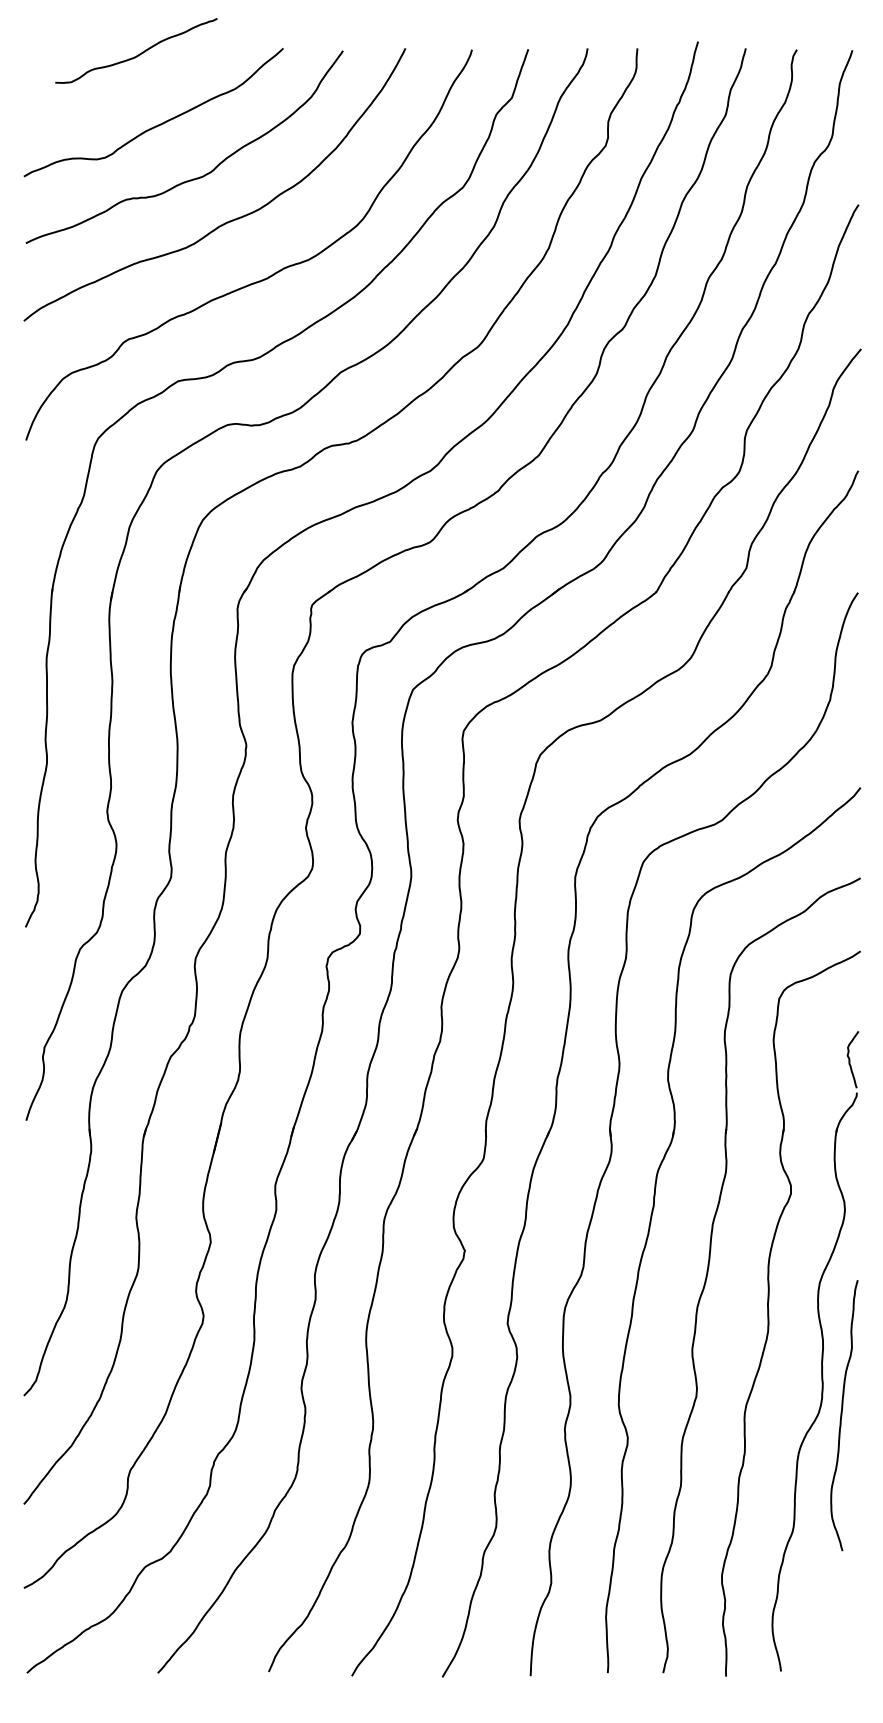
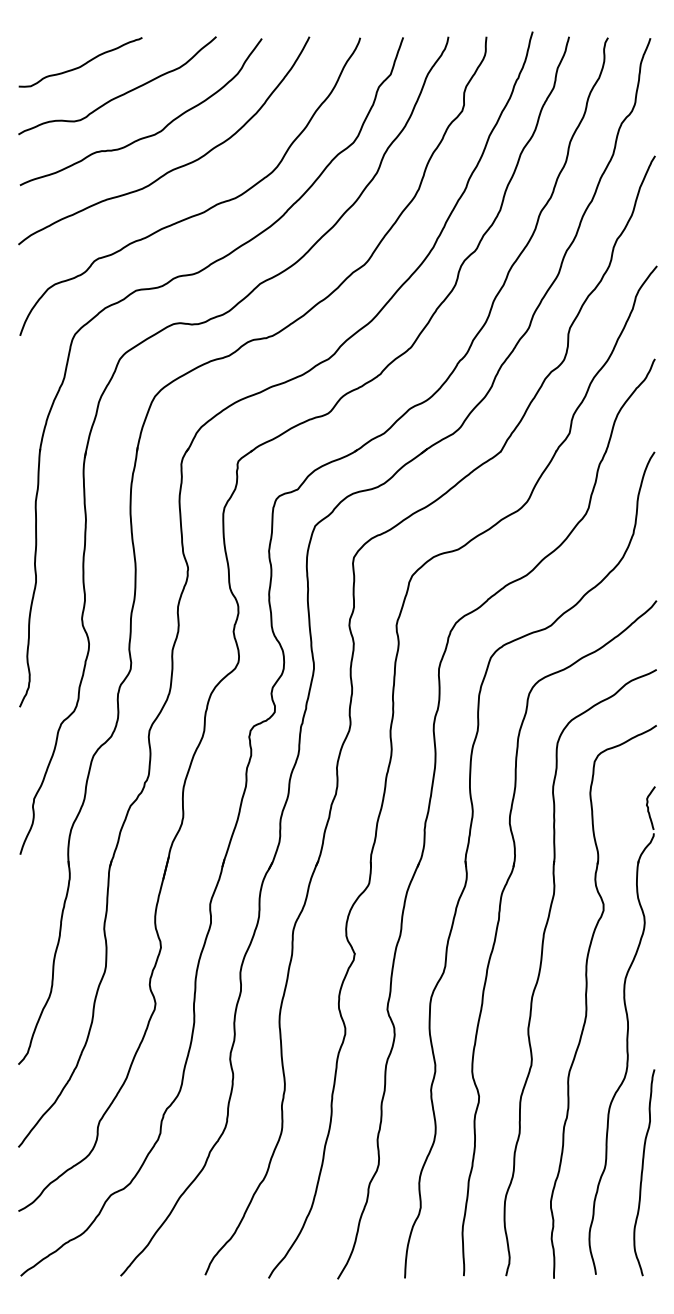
curve: (139, 53) -> (82, 64), moved
curve: (842, 1415) -> (642, 1172), moved

